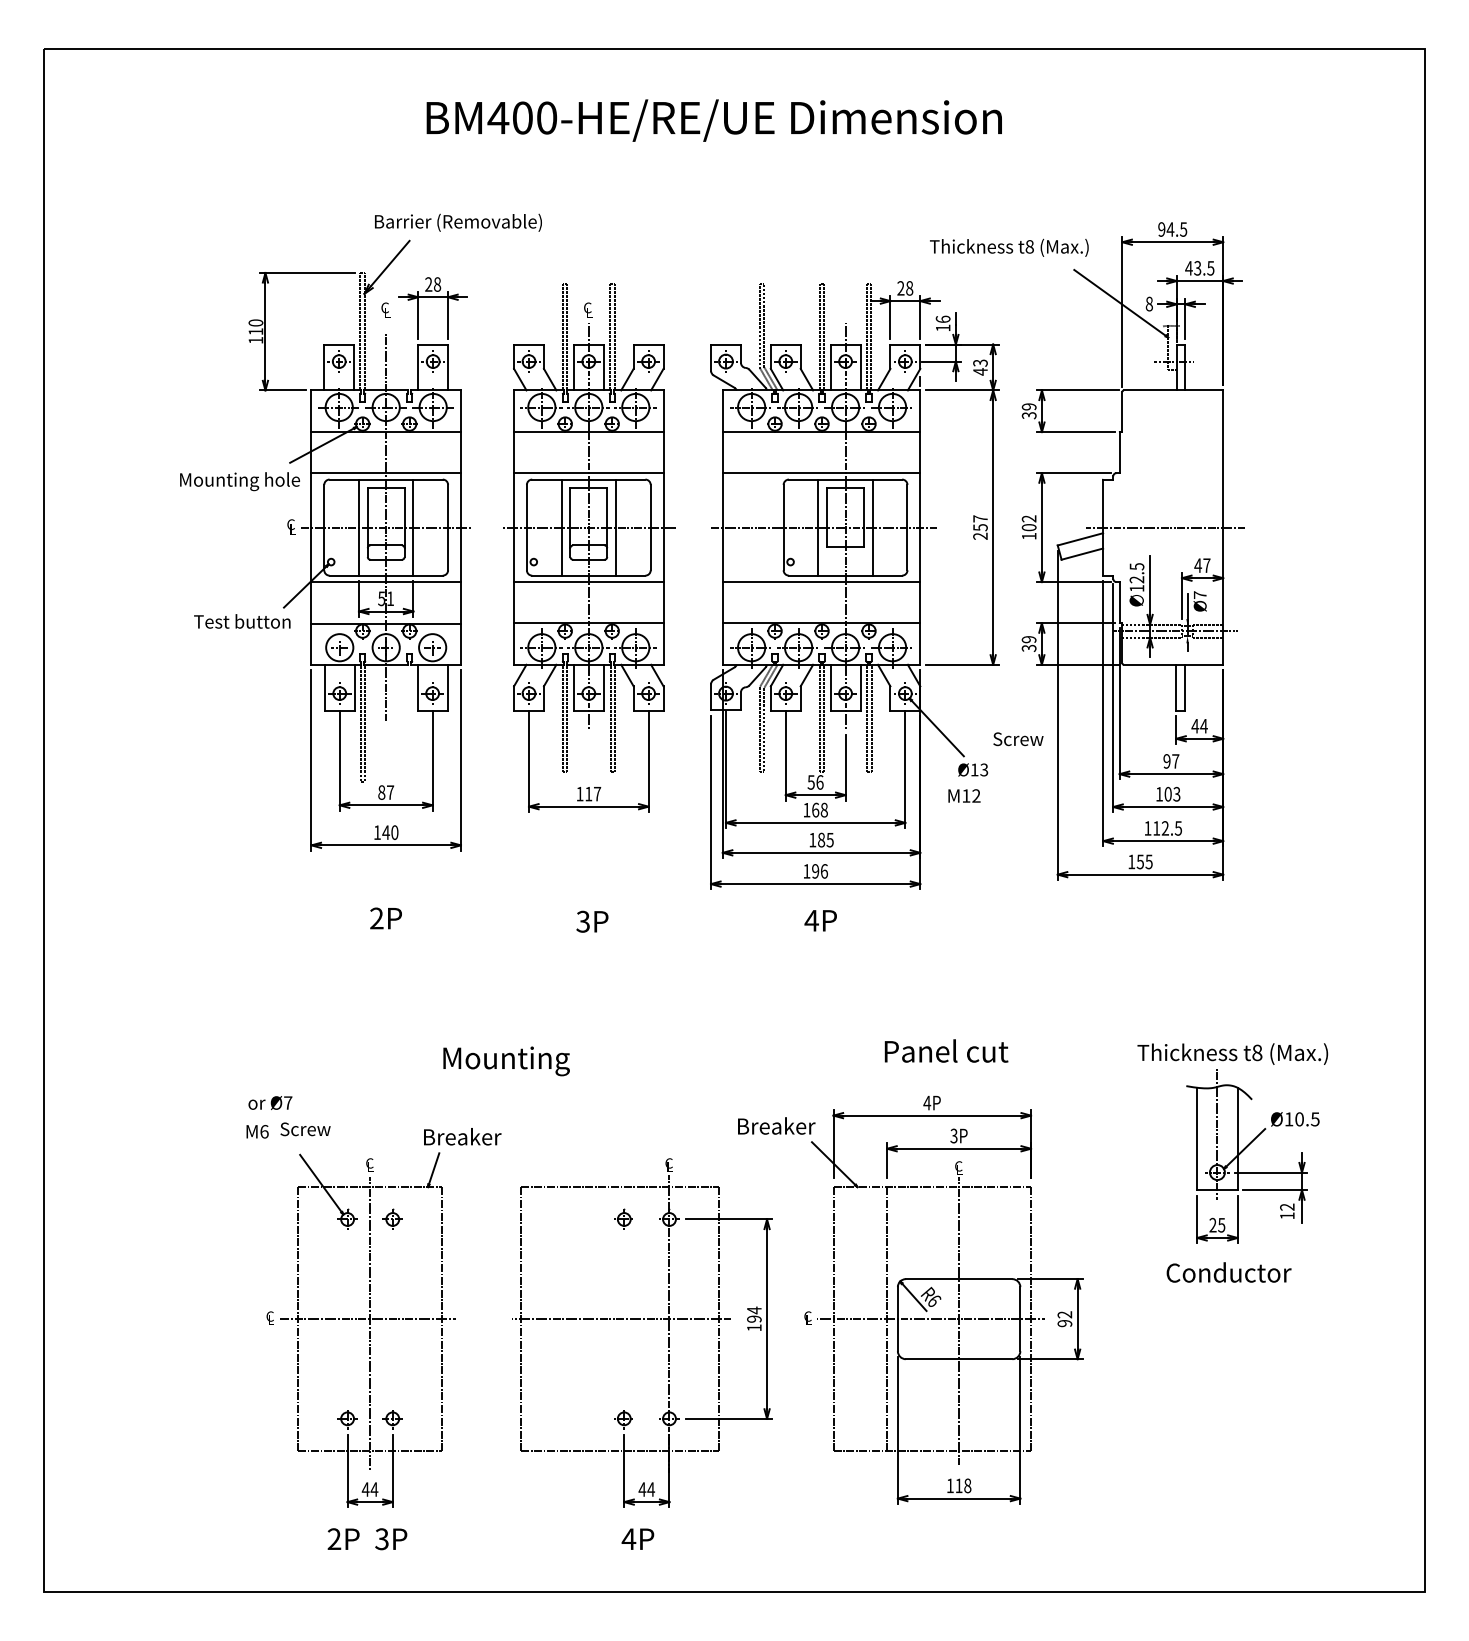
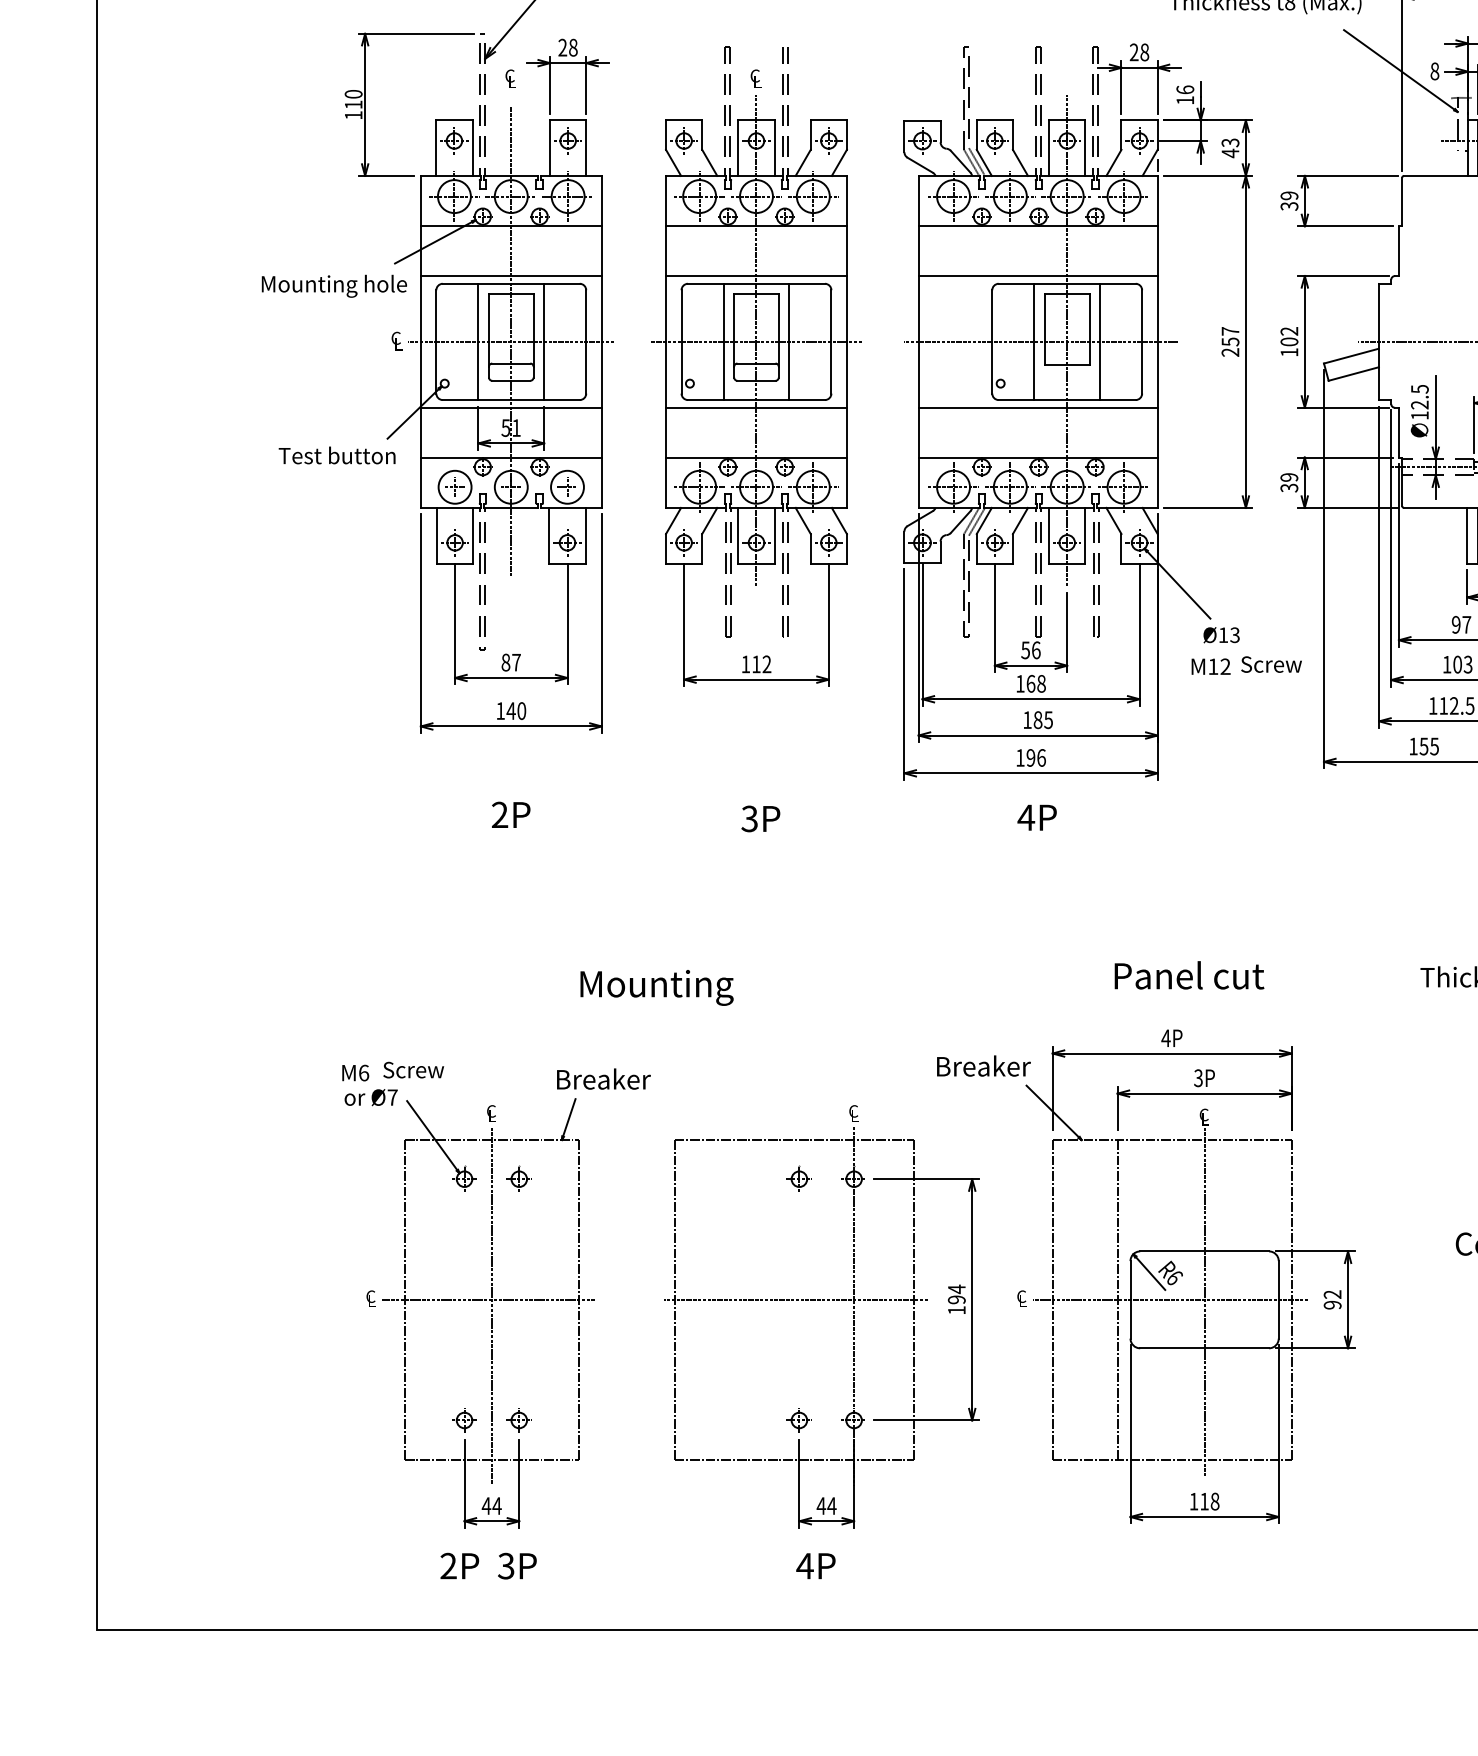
text: (1018, 739) -> (1271, 664), moved
text: (597, 793) -> (767, 663), 117 -> 112
text: (270, 1102) -> (371, 1096), moved

